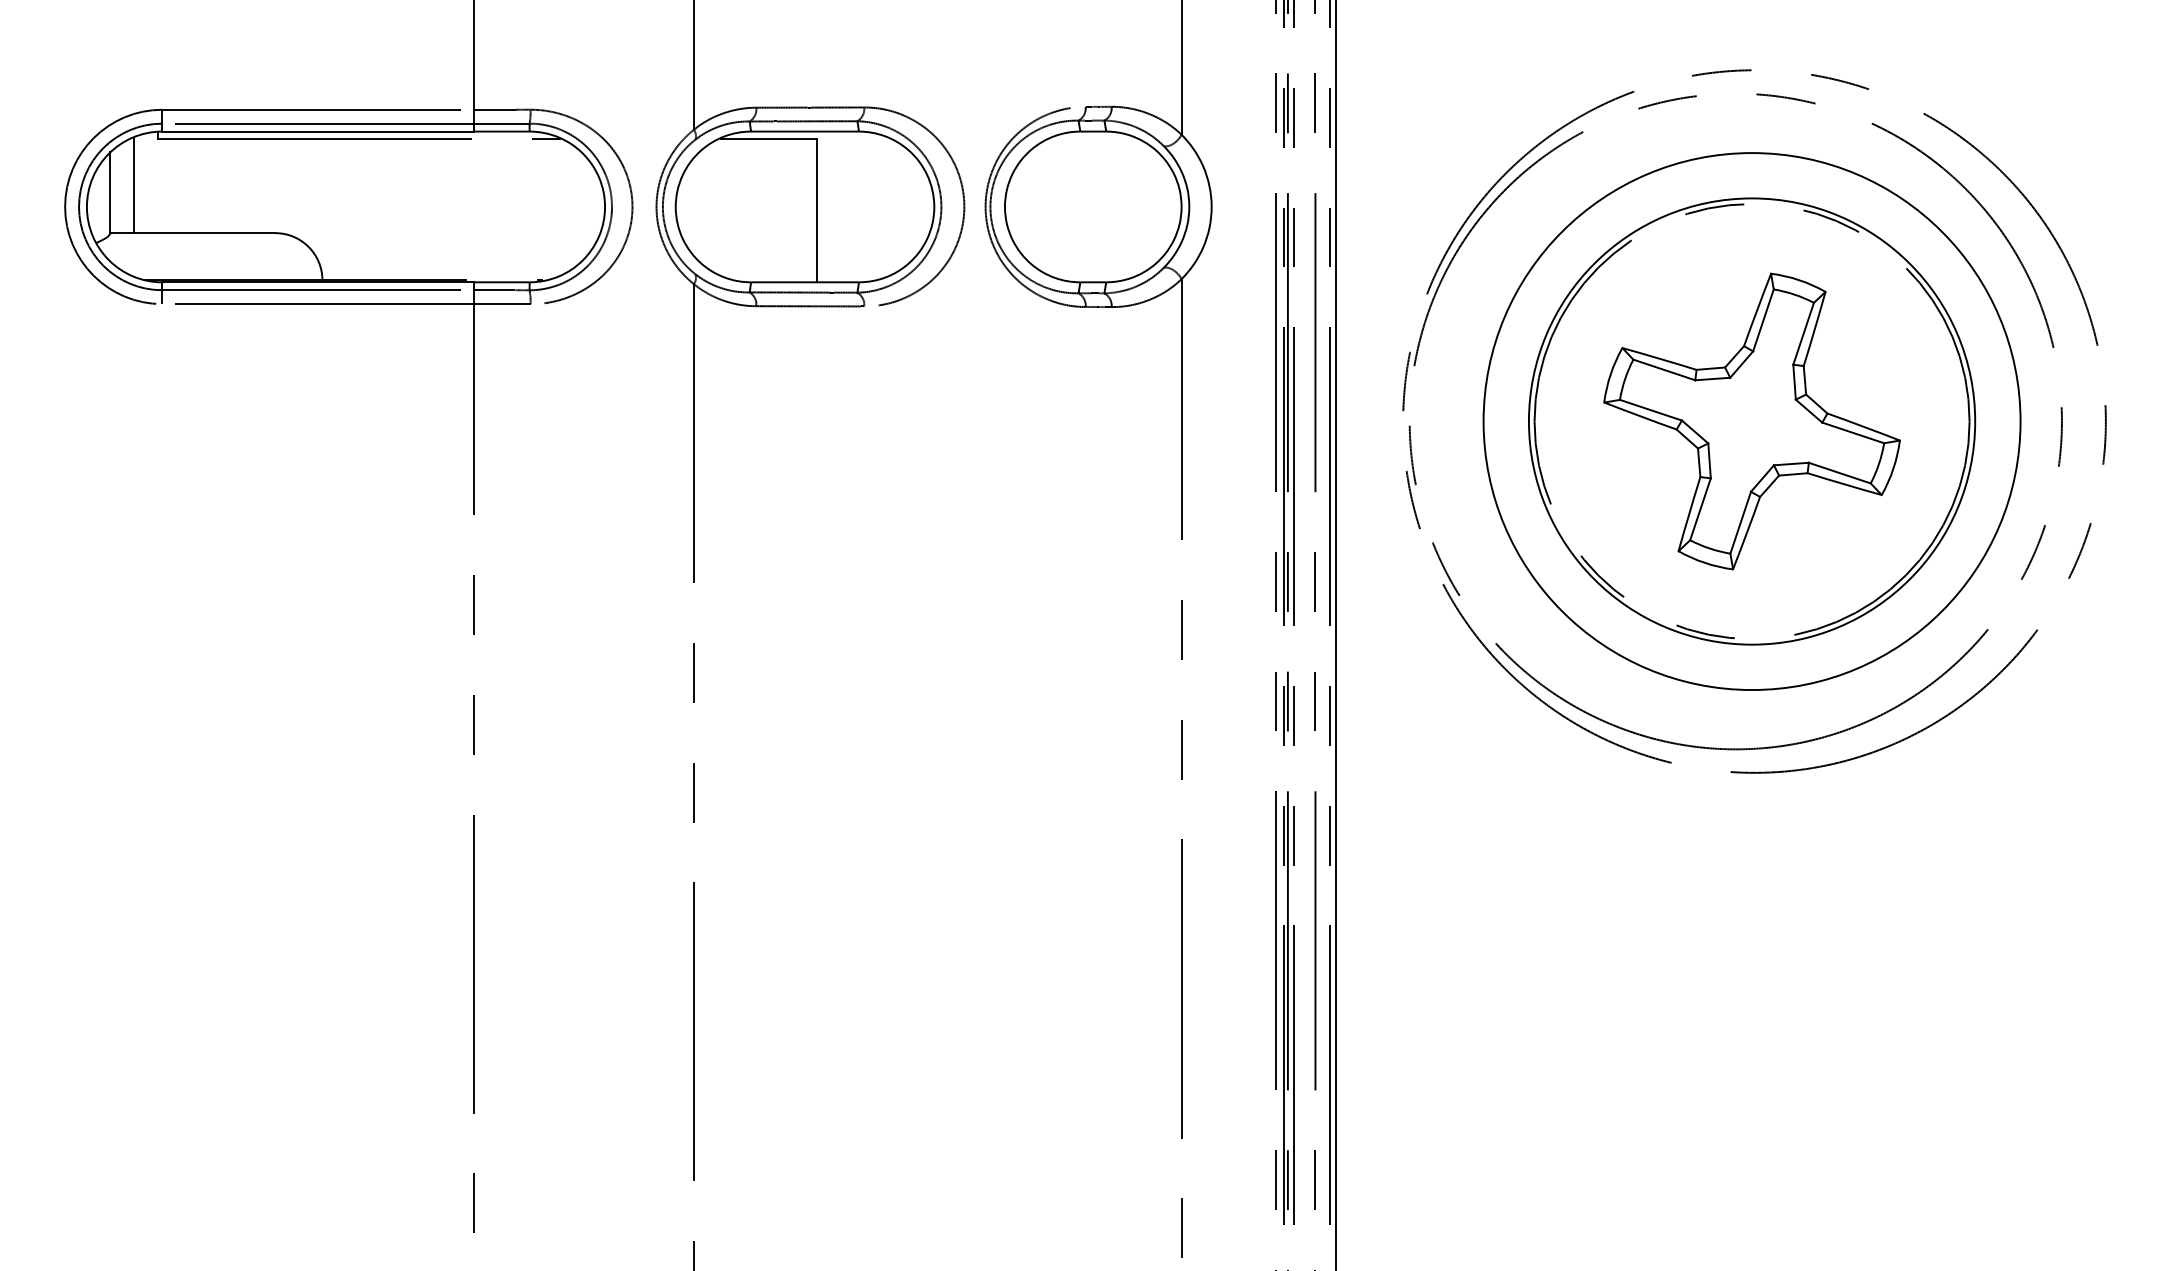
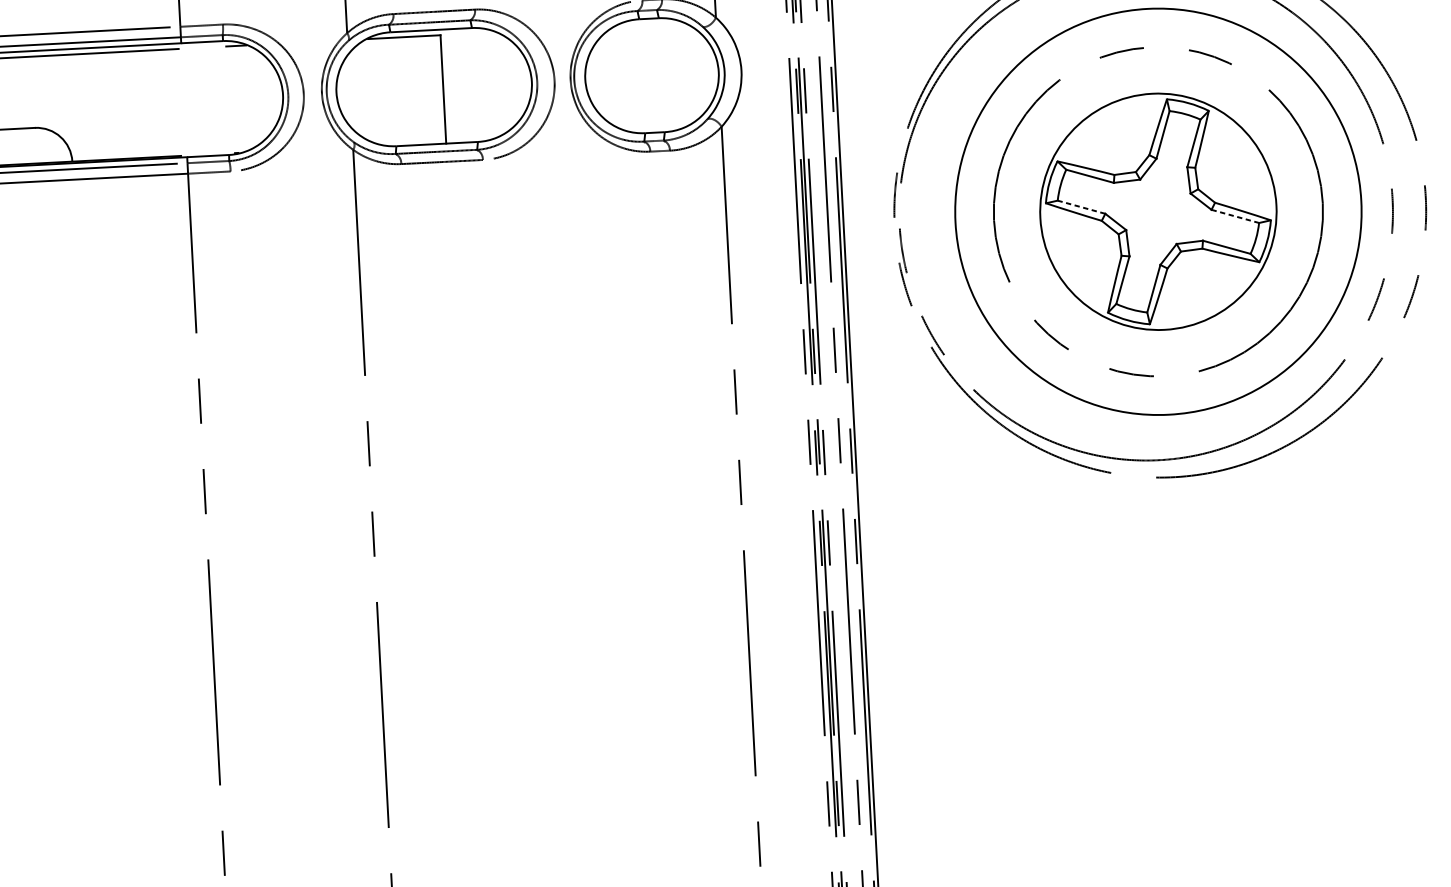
line: (1650, 410) -> (1081, 207), solid -> dashed
circle: (1751, 421) -> (1157, 211), size x0.7
line: (1853, 432) -> (1235, 216), solid -> dashed

